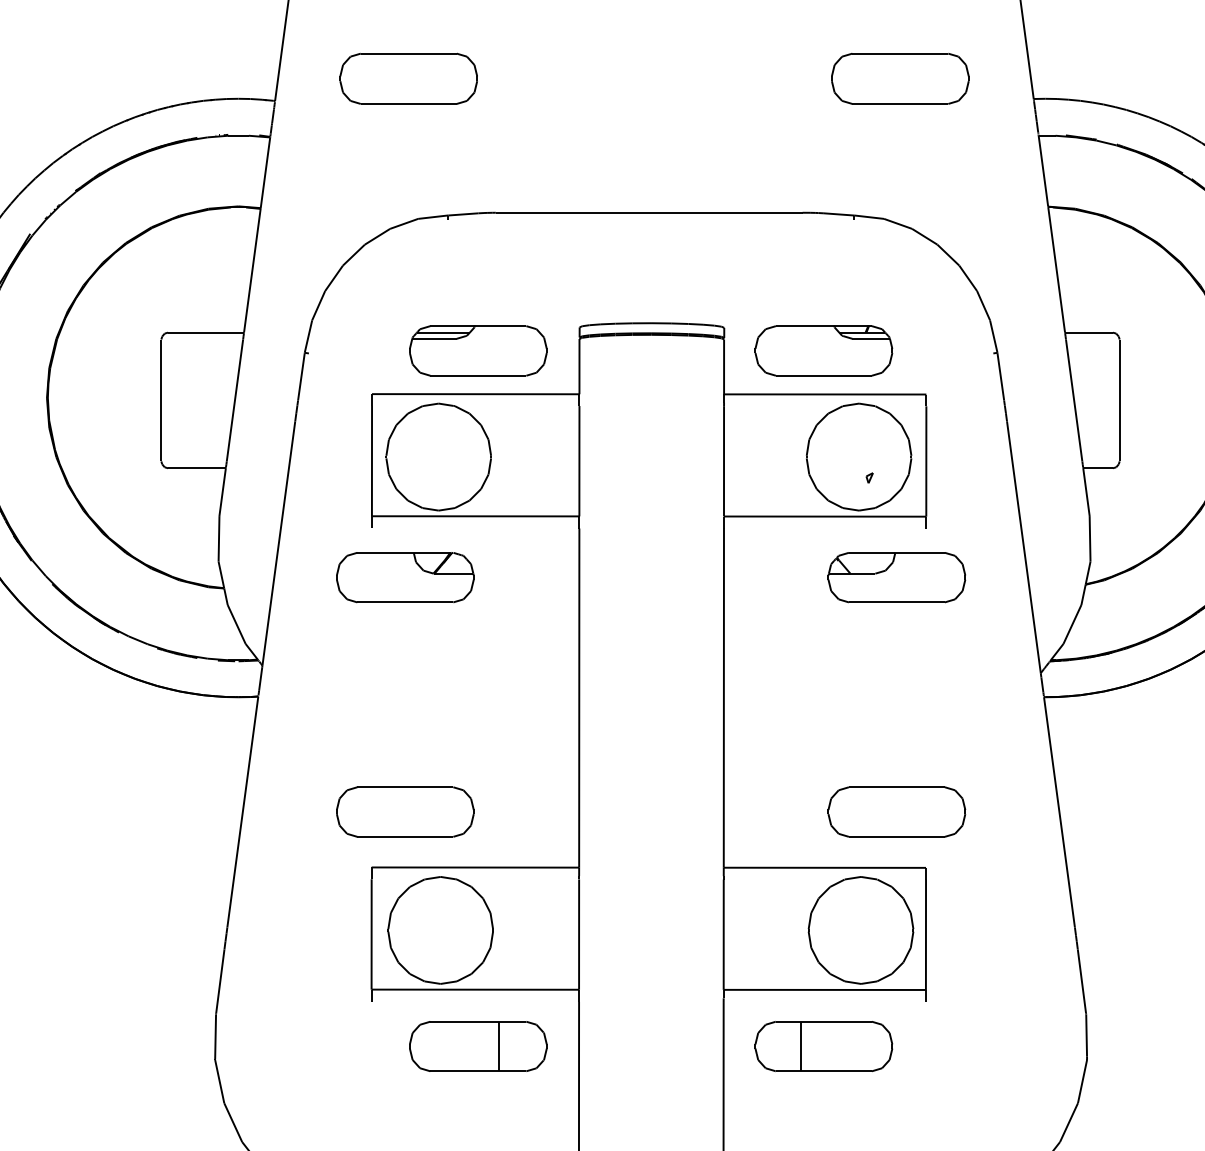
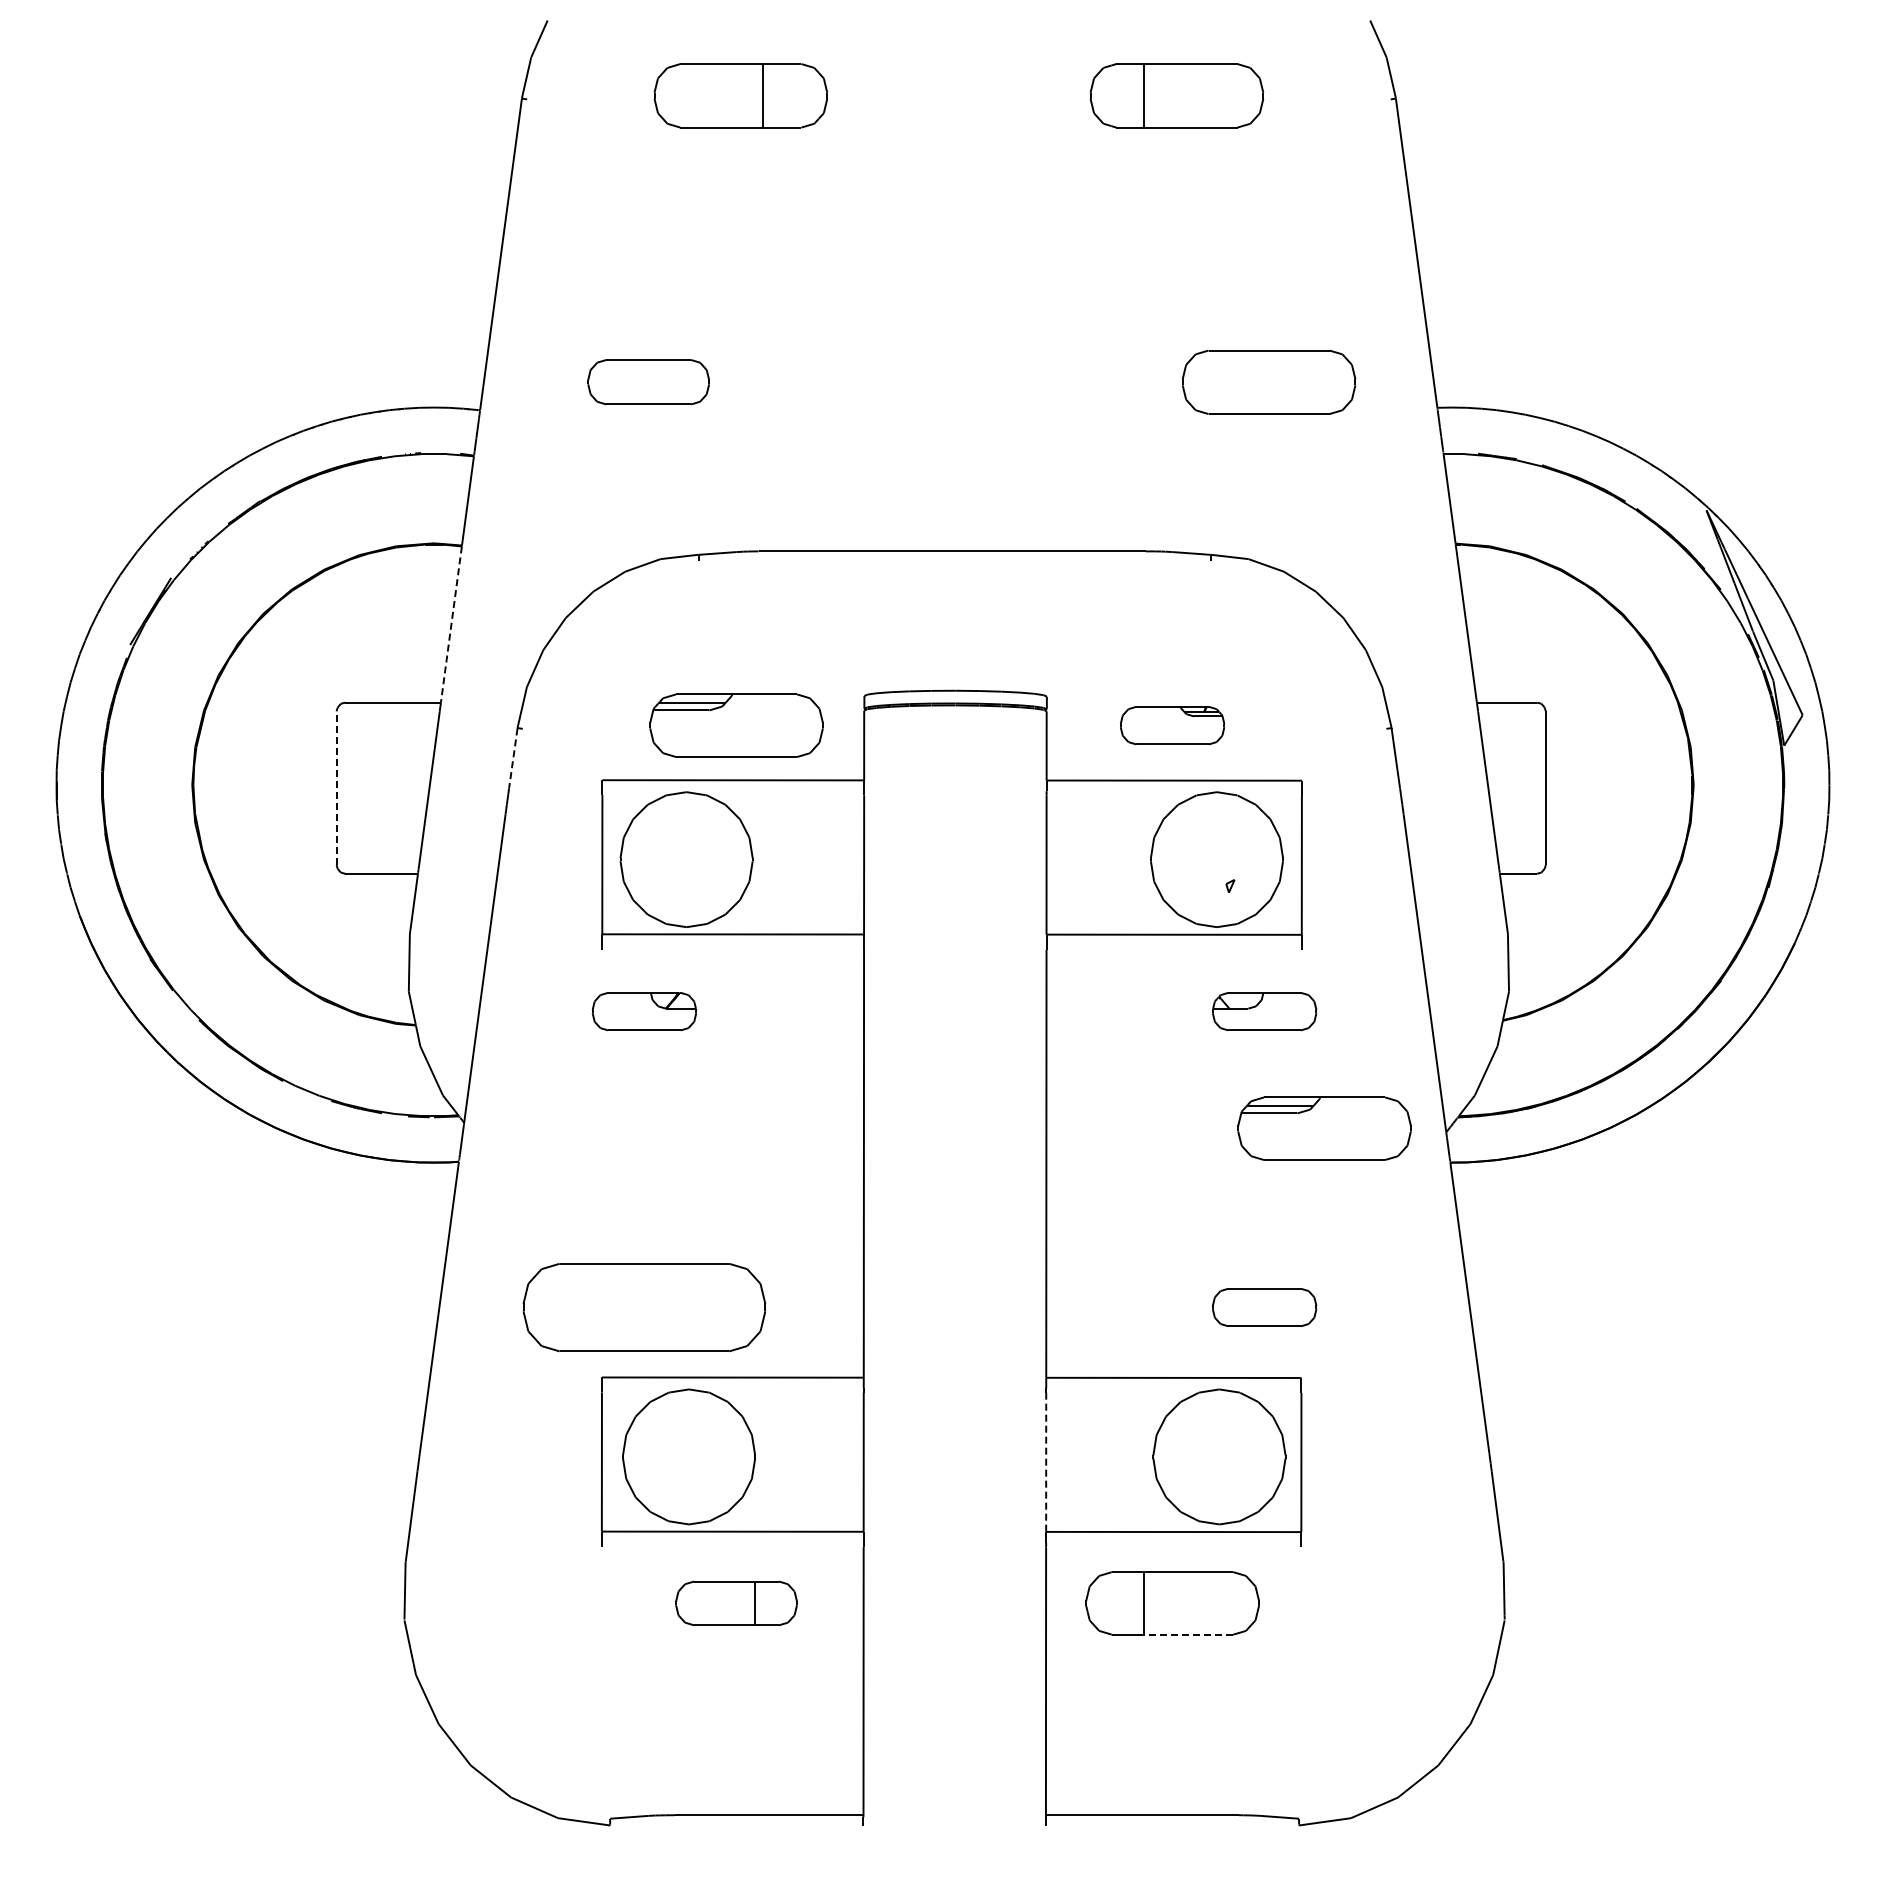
part: (408, 78) -> (648, 381), size x0.7
line: (252, 270) -> (451, 624), solid -> dashed
part: (823, 350) -> (1172, 725), size x0.6
line: (301, 376) -> (513, 758), solid -> dashed
line: (161, 400) -> (336, 788), solid -> dashed
part: (405, 577) -> (644, 1011), size x0.6
part: (896, 577) -> (1264, 1011), size x0.6
part: (944, 670) -> (1324, 1128), added
part: (405, 812) -> (644, 1307), size x1.4
part: (896, 812) -> (1264, 1307), size x0.6
line: (723, 934) -> (1046, 1462), solid -> dashed
part: (478, 1046) -> (736, 1603), size x0.7
line: (836, 1071) -> (1188, 1634), solid -> dashed

